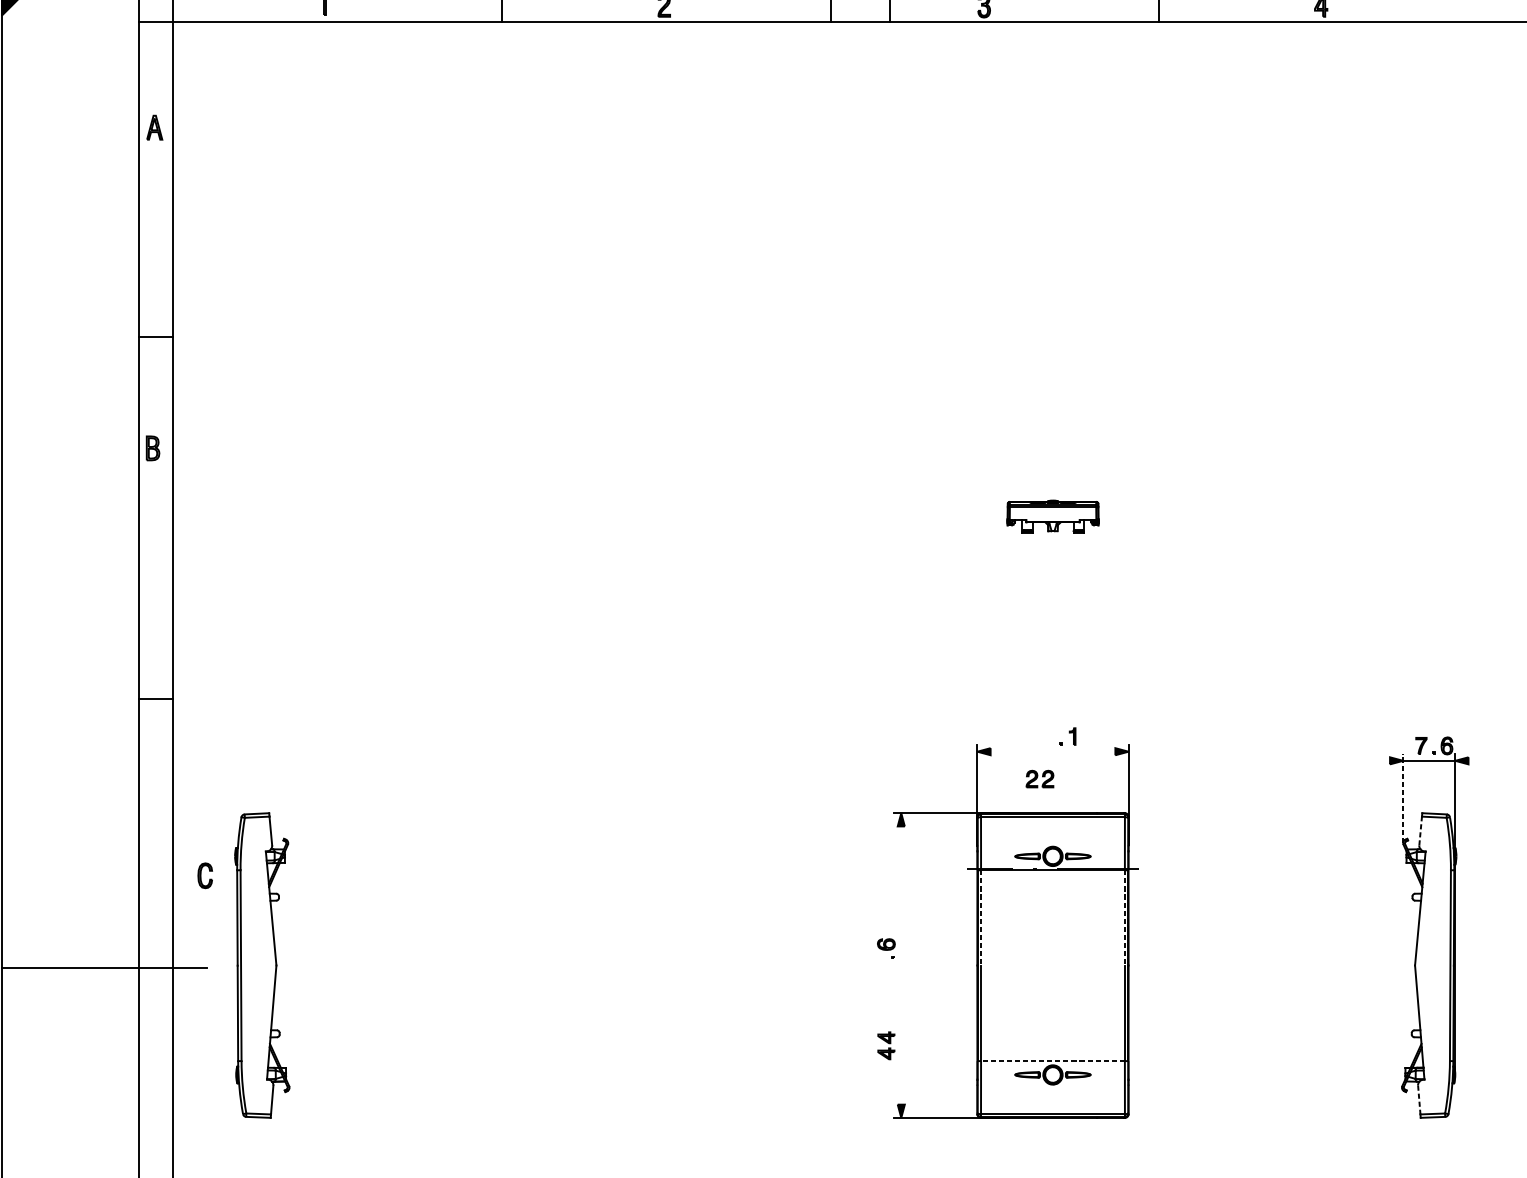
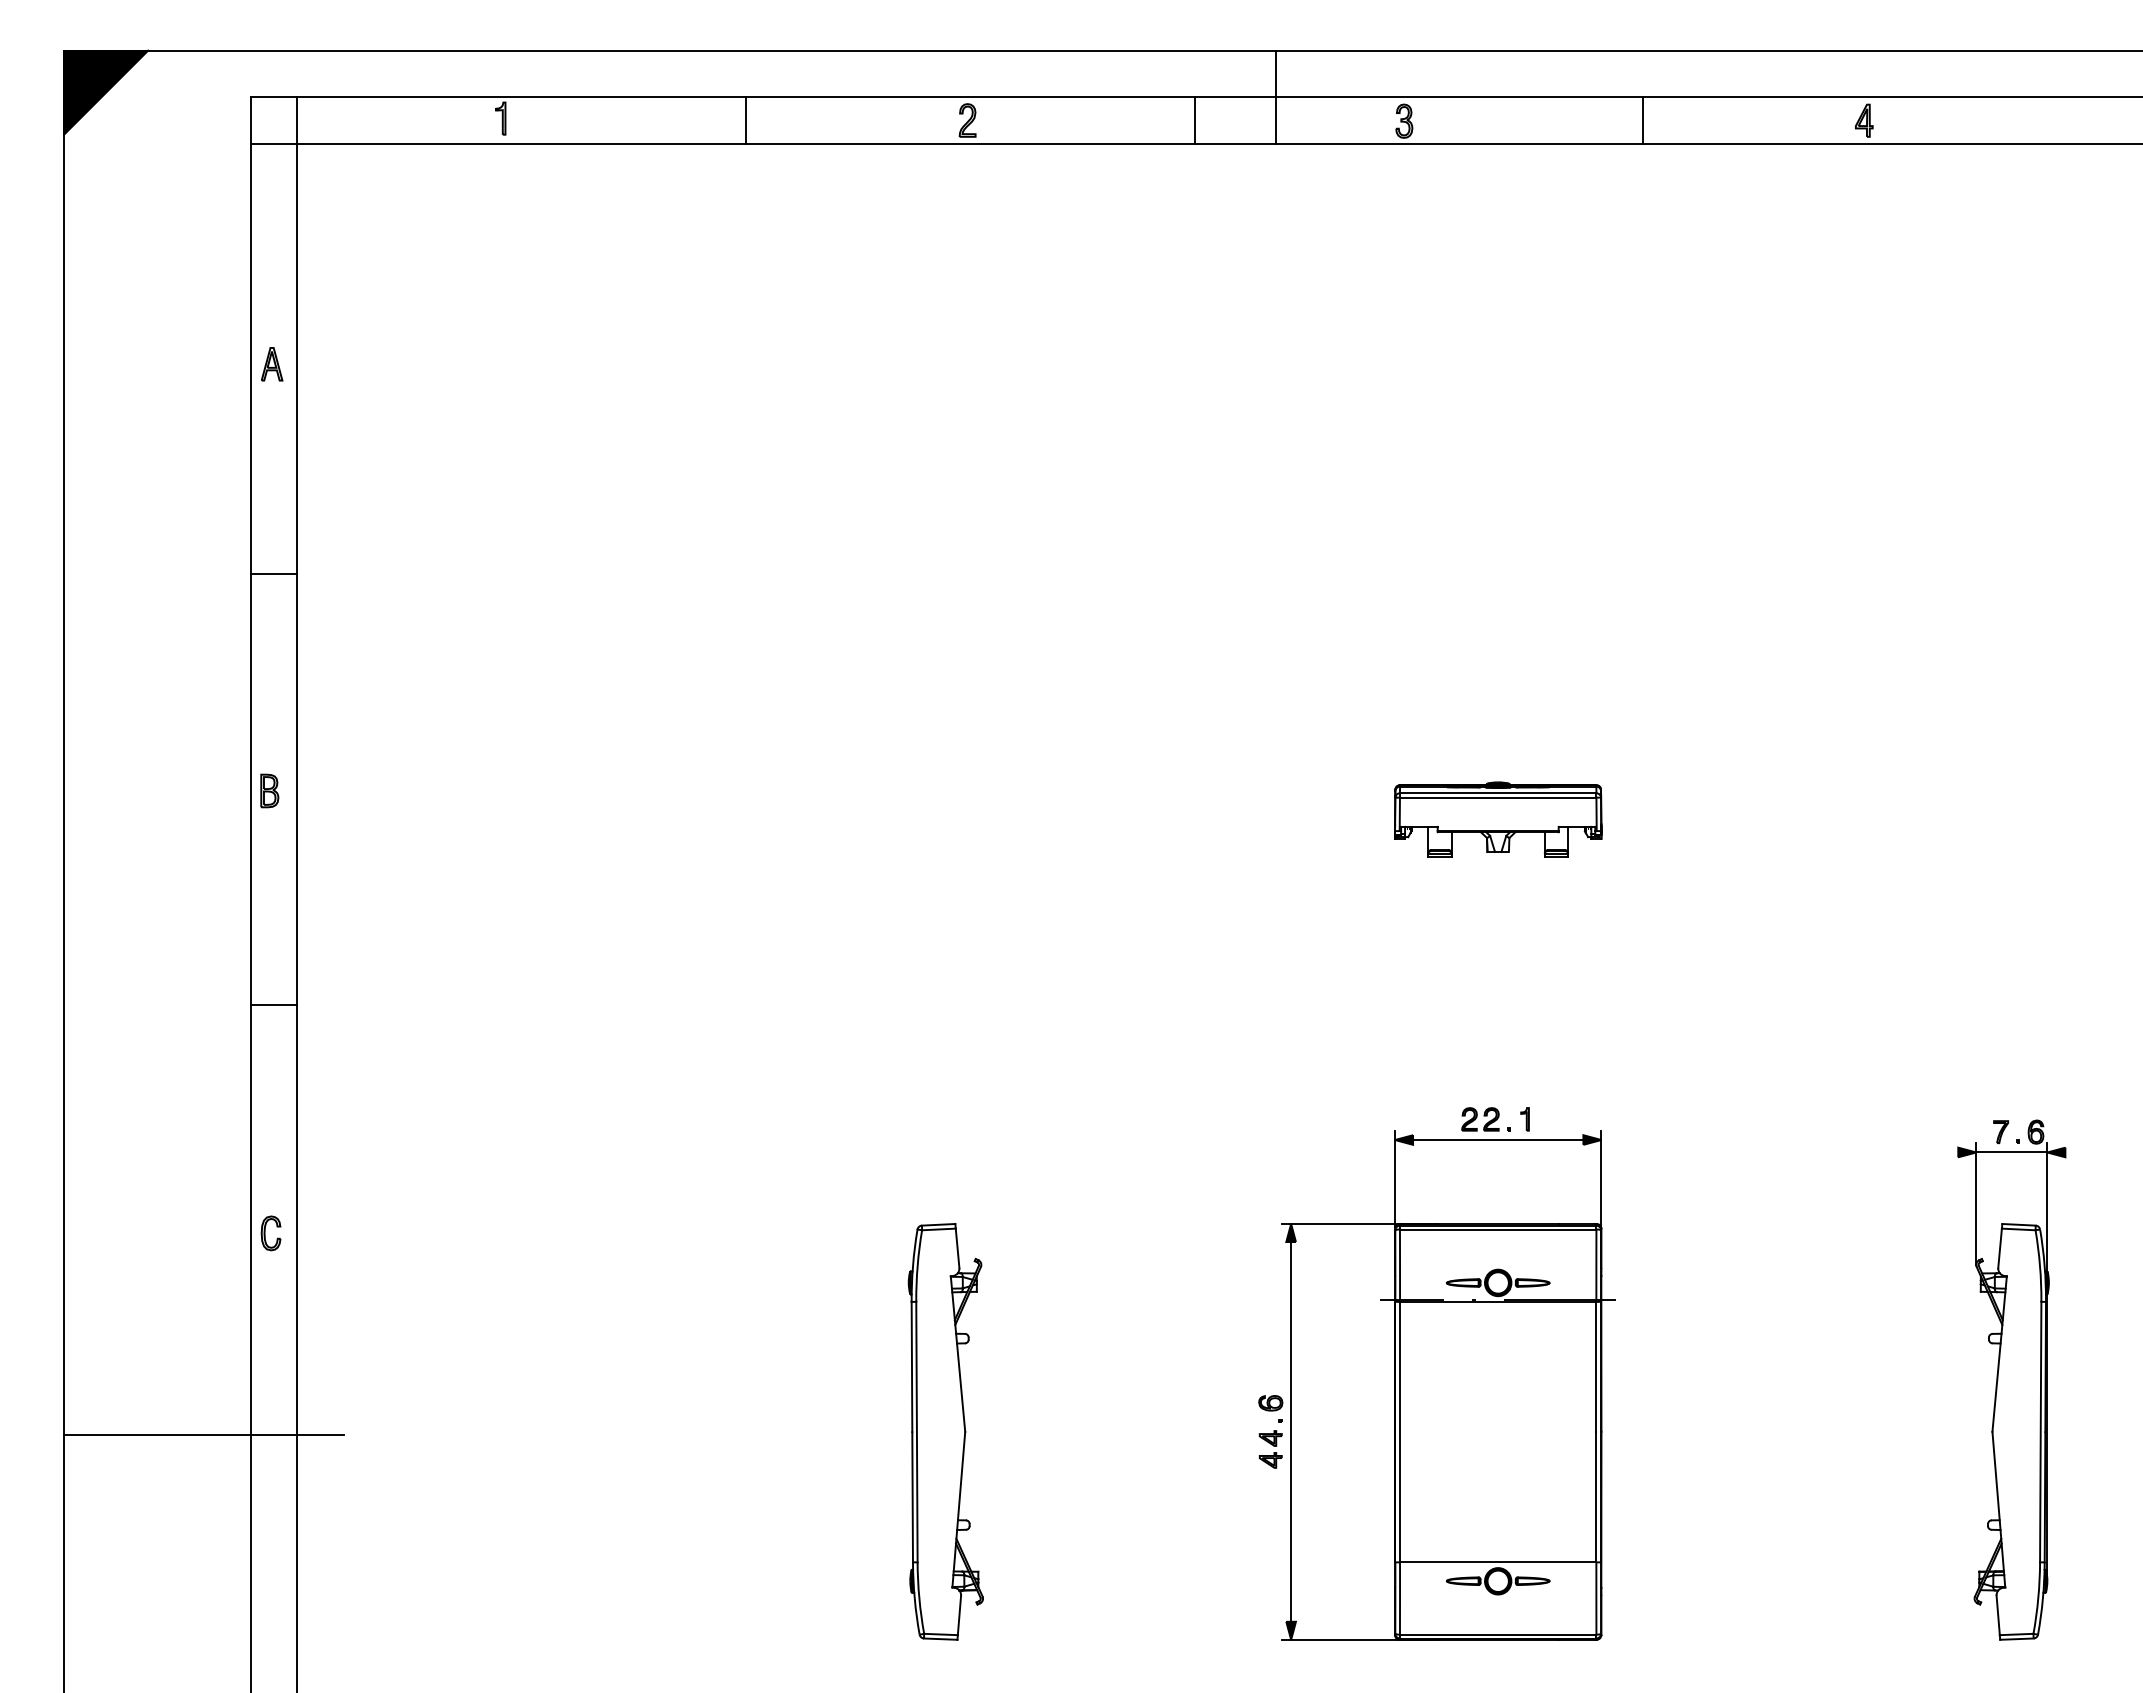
part: (155, 127) -> (272, 364), moved
part: (152, 448) -> (269, 790), moved
part: (1053, 516) -> (1498, 819), size x1.67
line: (155, 698) -> (273, 1004), moved
line: (1053, 752) -> (1498, 1140), added
part: (1040, 779) -> (1480, 1119), moved
line: (1403, 798) -> (1976, 1204), dashed -> solid
line: (1420, 831) -> (2000, 1248), dashed -> solid
part: (204, 875) -> (270, 1233), moved
line: (981, 918) -> (1400, 1367), dashed -> solid
line: (1124, 918) -> (1596, 1367), dashed -> solid
part: (261, 965) -> (945, 1431), moved
line: (901, 965) -> (1291, 1431), added
part: (886, 1045) -> (1270, 1449), moved
line: (1052, 1061) -> (1497, 1562), dashed -> solid
line: (1419, 1100) -> (1998, 1615), dashed -> solid

